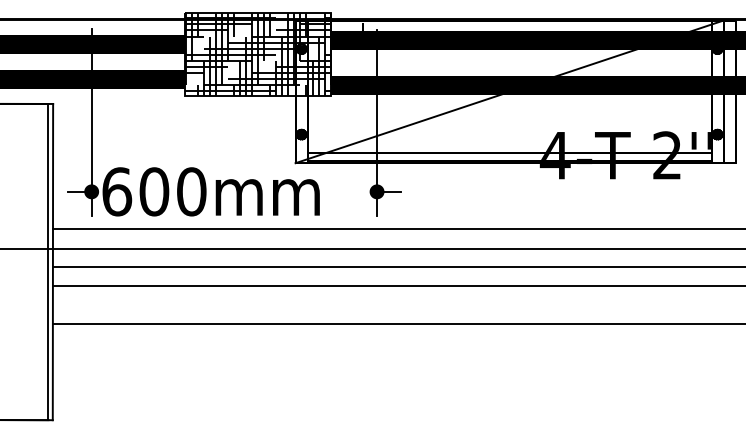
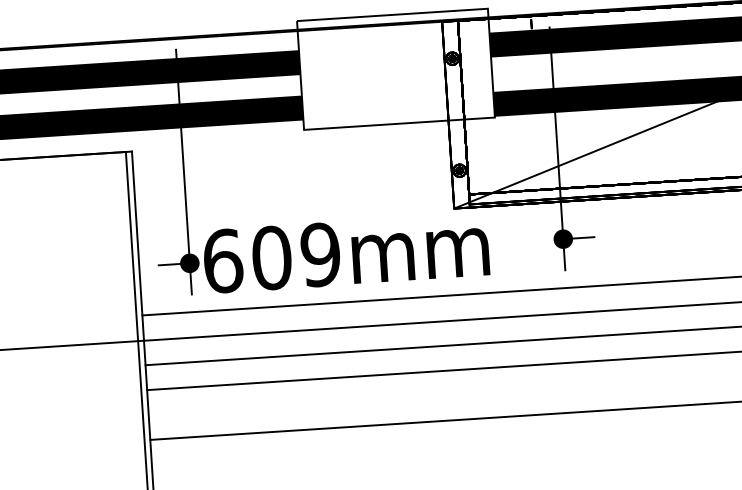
hatch: (258, 53) -> (396, 68), removed
text: (191, 191) -> (320, 254), 600mm -> 609mm

